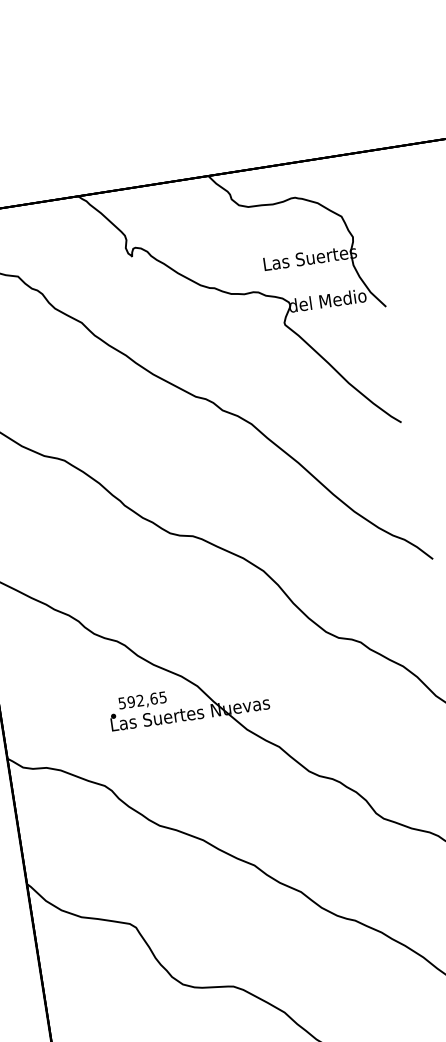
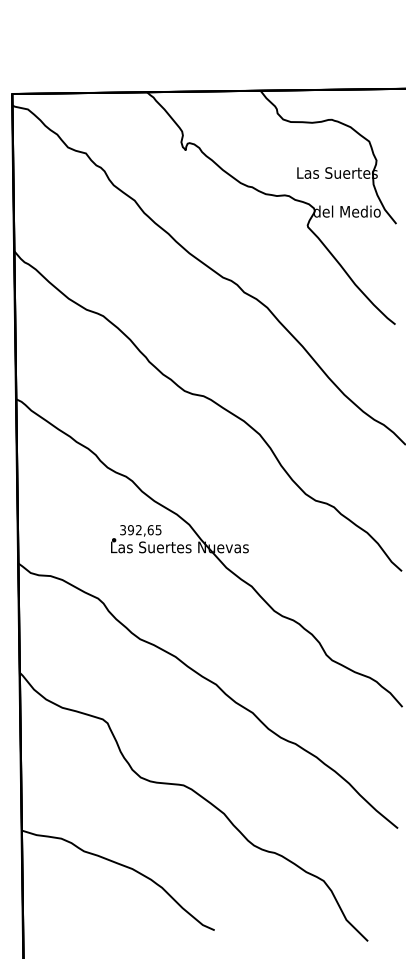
text: (121, 702) -> (122, 529), 592,65 -> 392,65

